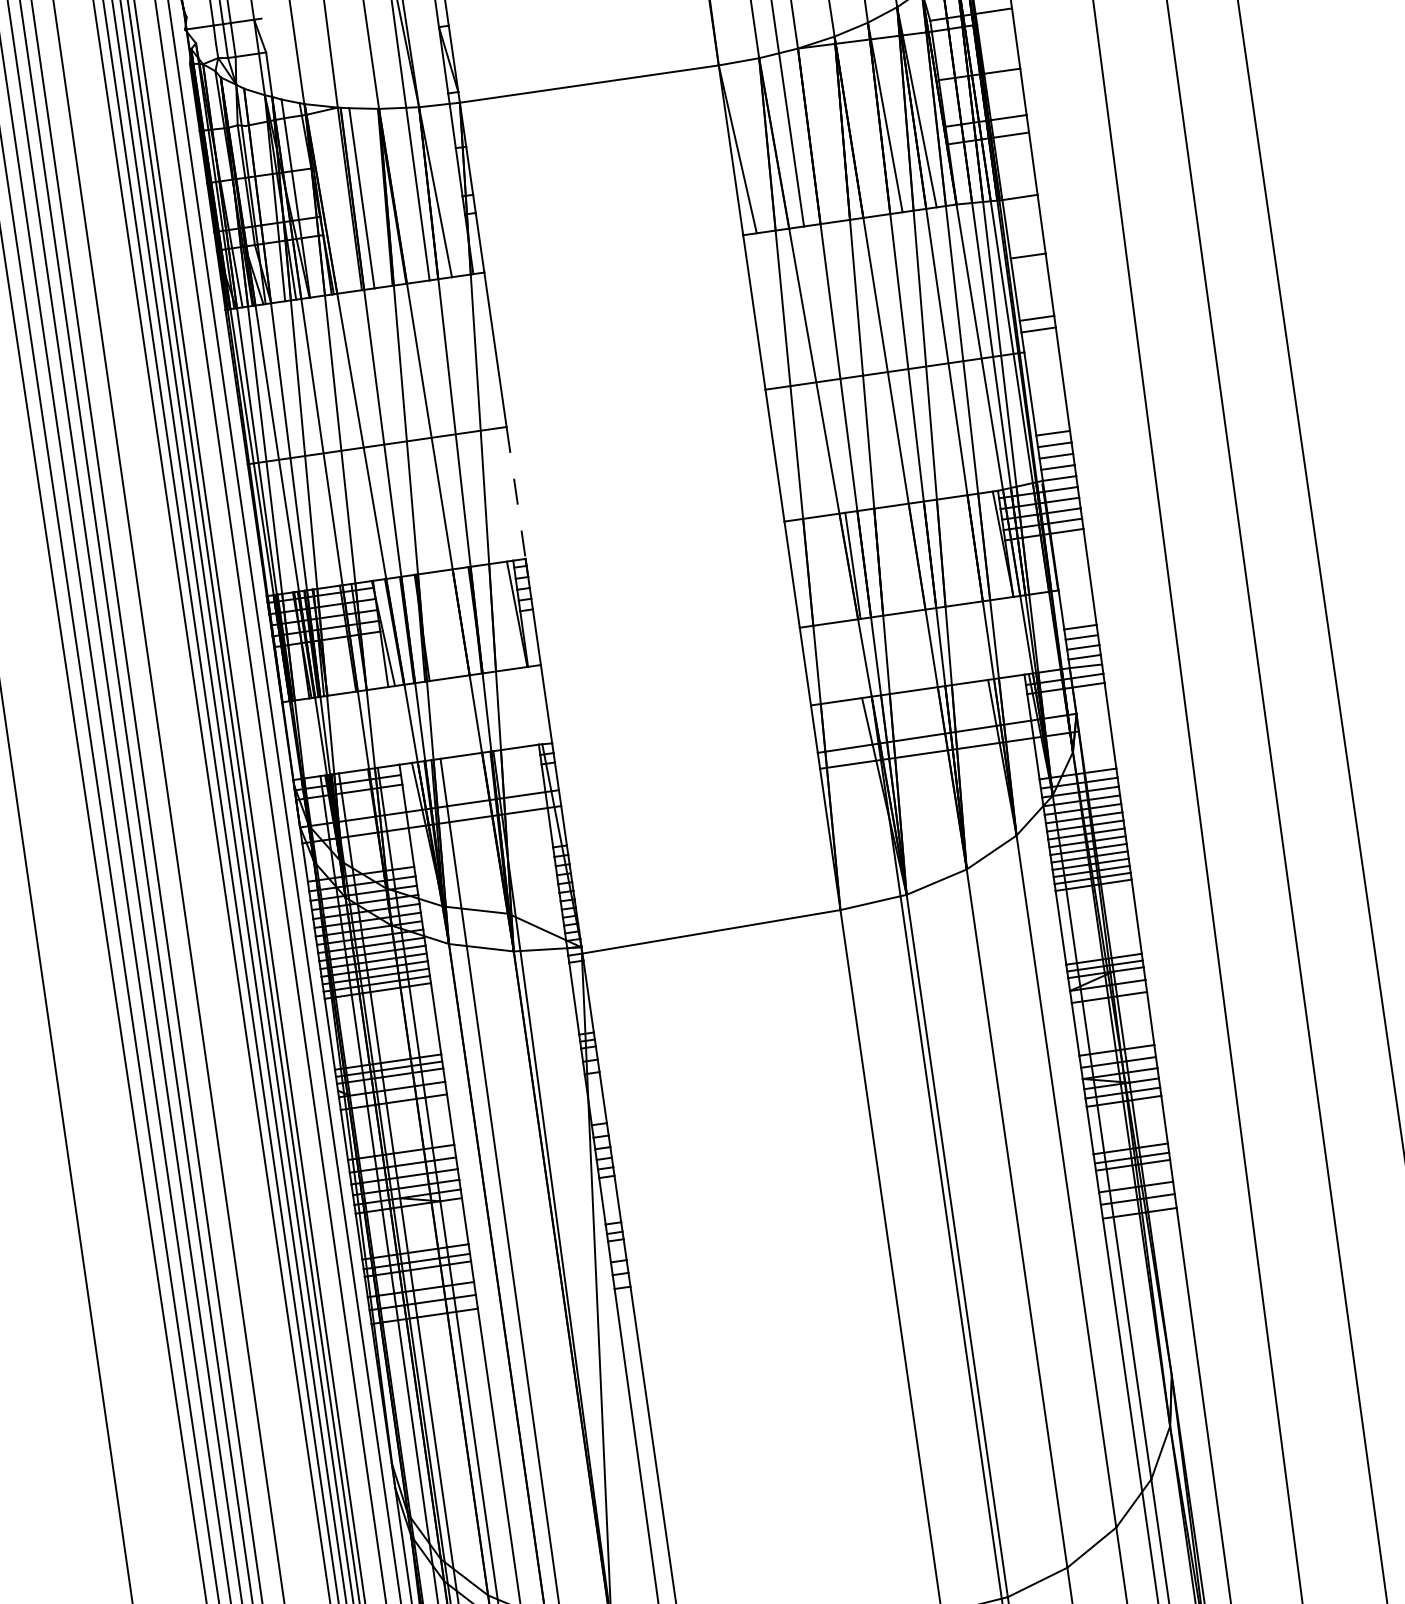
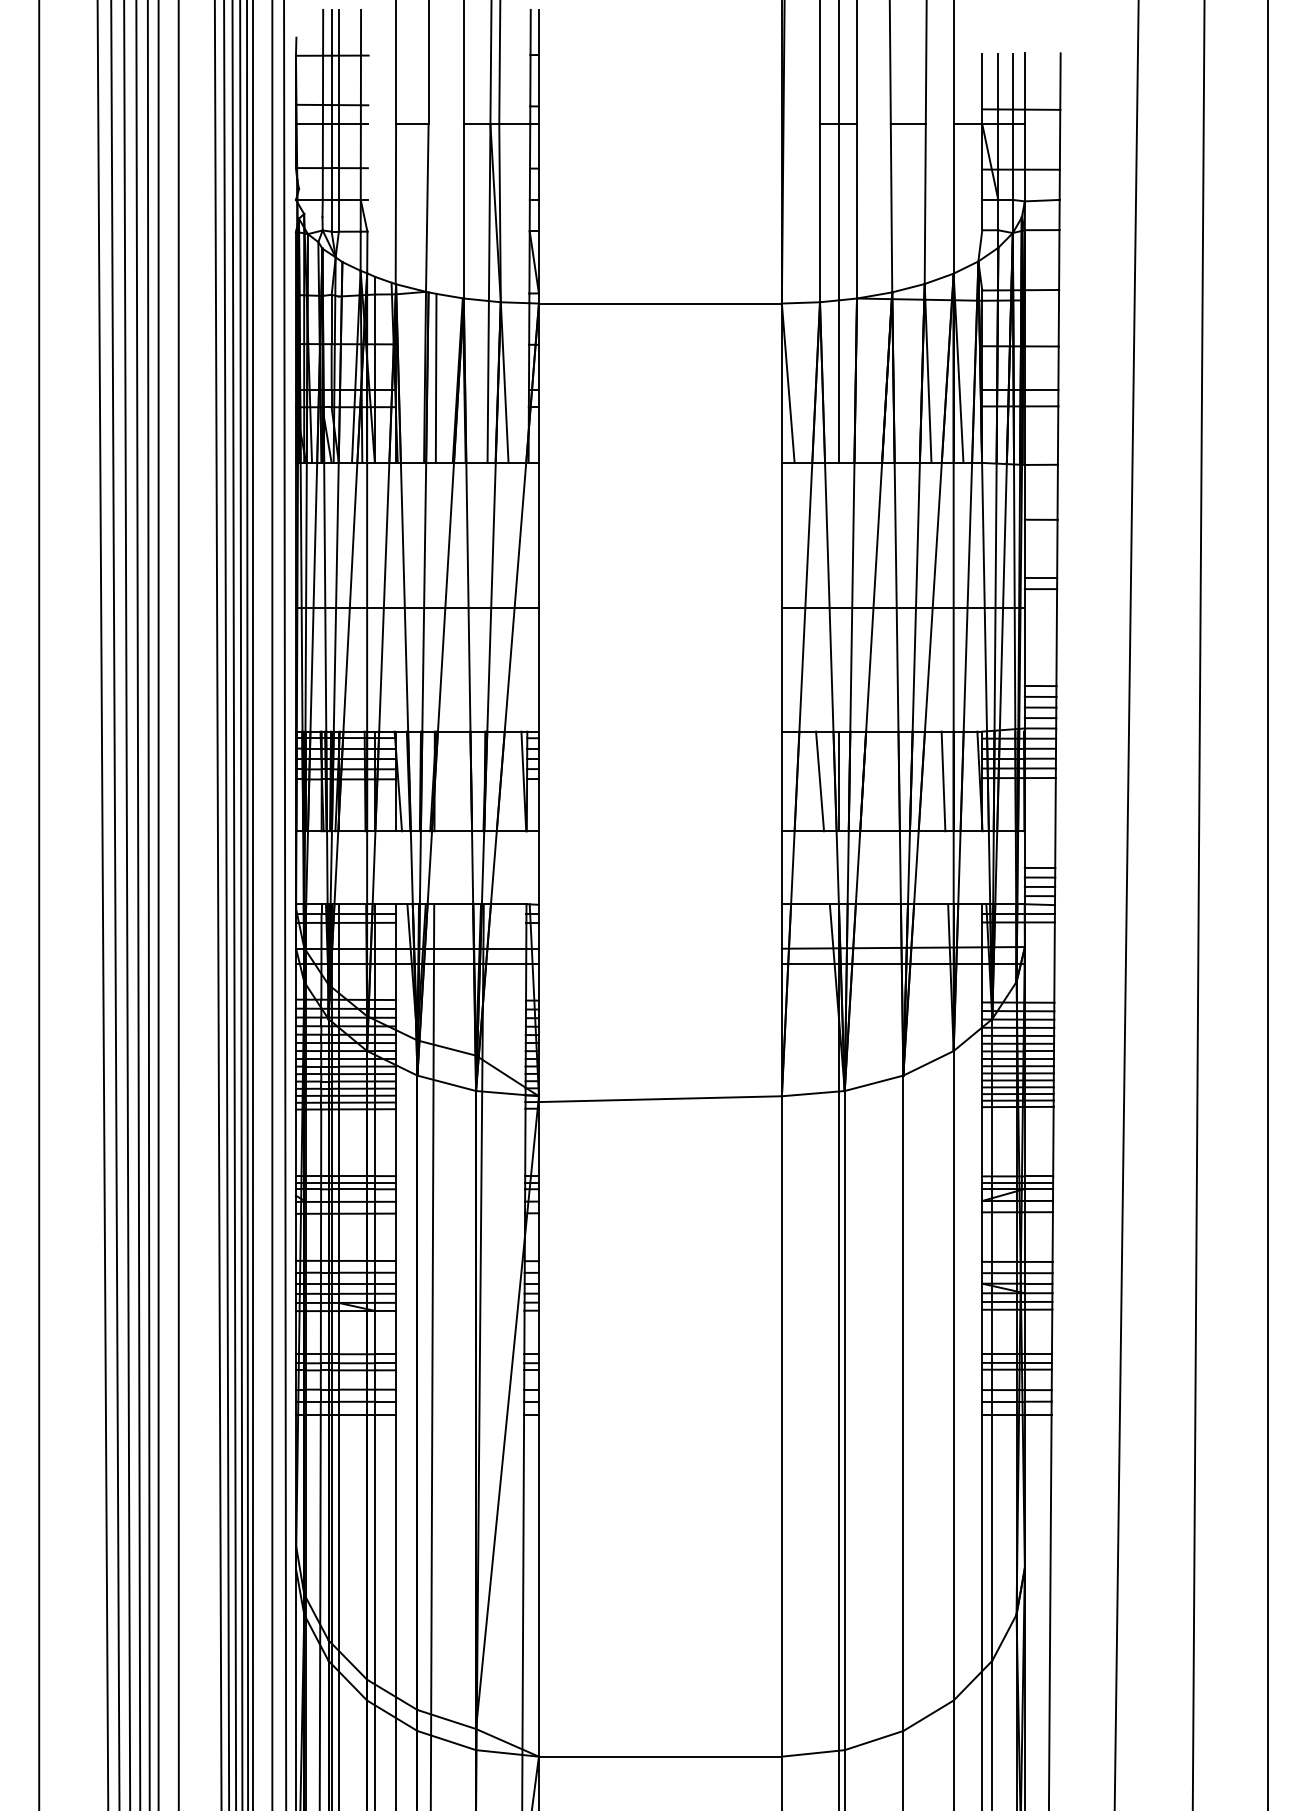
line: (515, 492) -> (538, 669), dashed -> solid
line: (964, 549) -> (943, 781), added
line: (833, 568) -> (820, 781), added

